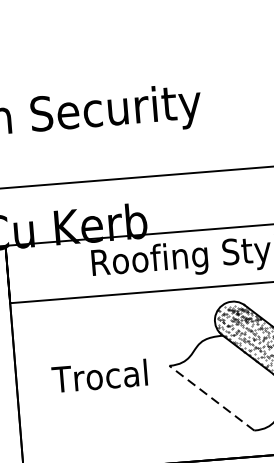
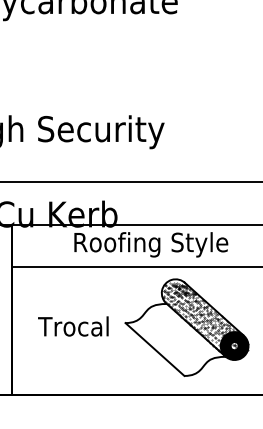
line: (211, 398) -> (154, 349), dashed -> solid

